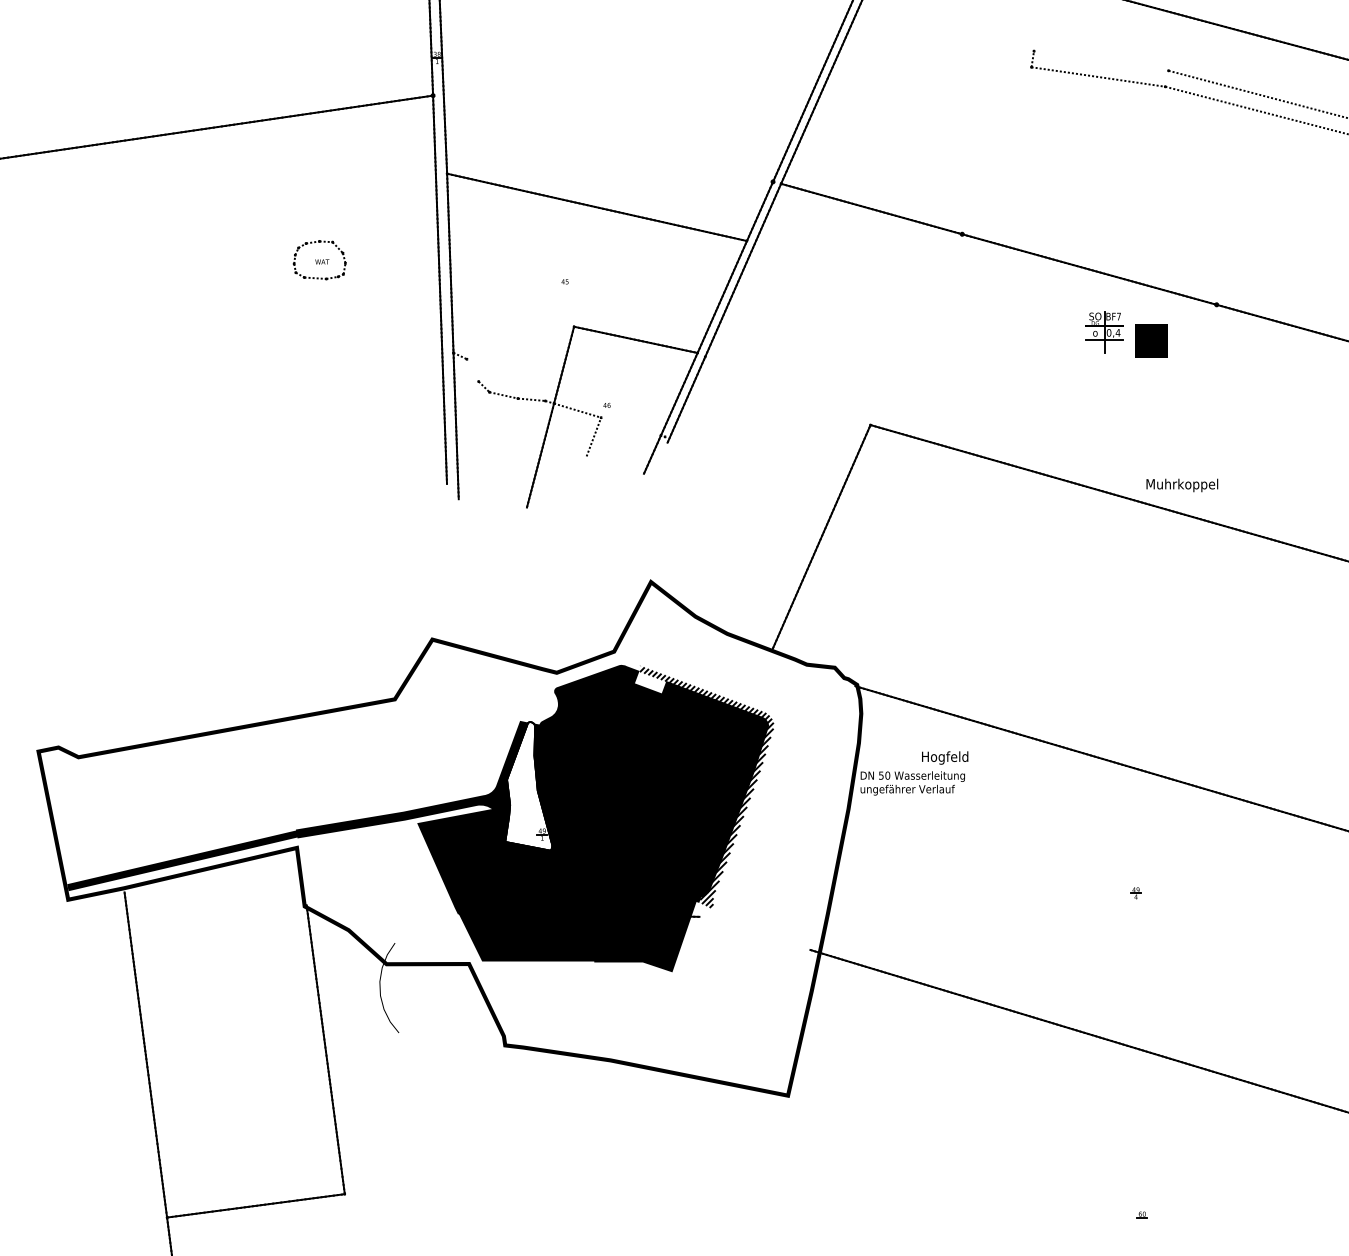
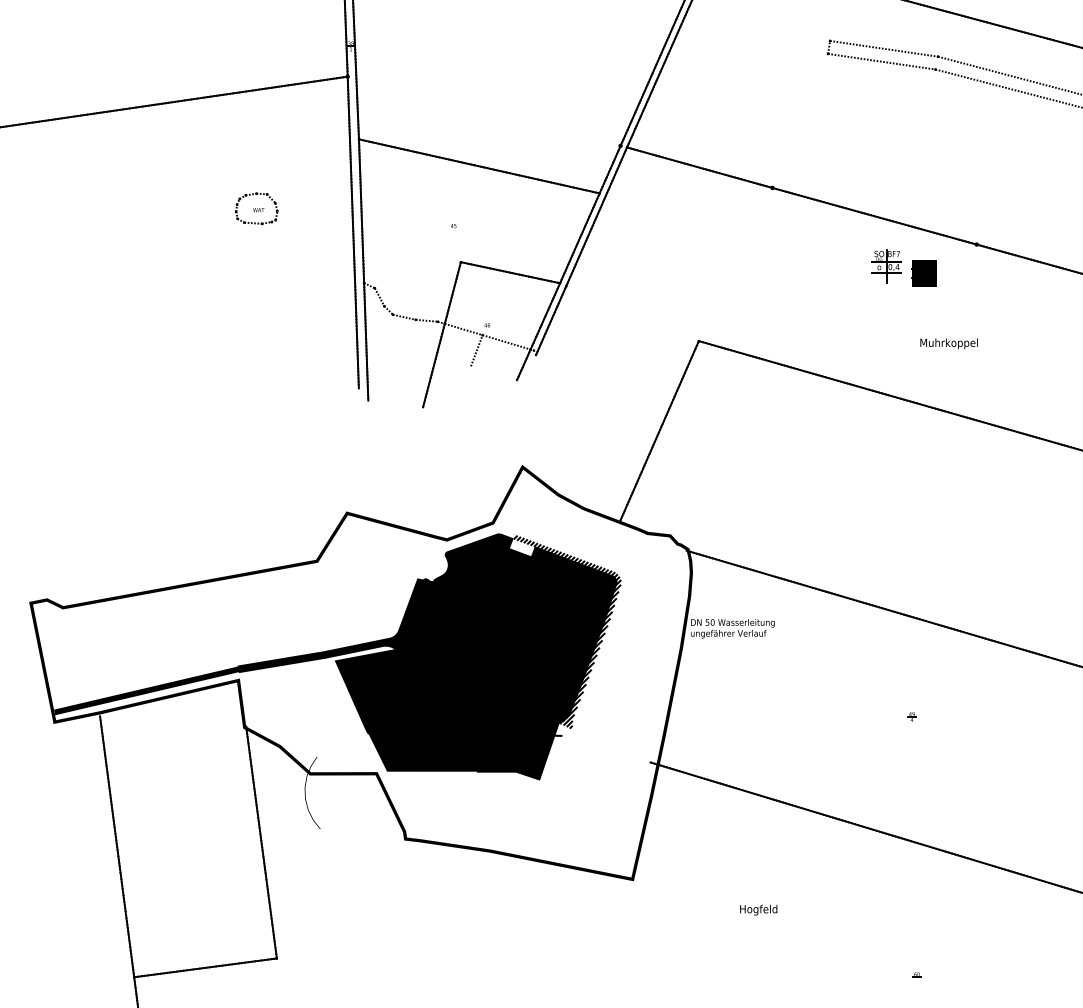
line: (1101, 60) -> (884, 48), added
line: (472, 370) -> (379, 297), added
line: (630, 426) -> (506, 342), added
text: (1182, 485) -> (949, 343), moved
text: (945, 757) -> (759, 909), moved
fill: (528, 786) -> (424, 631), added

